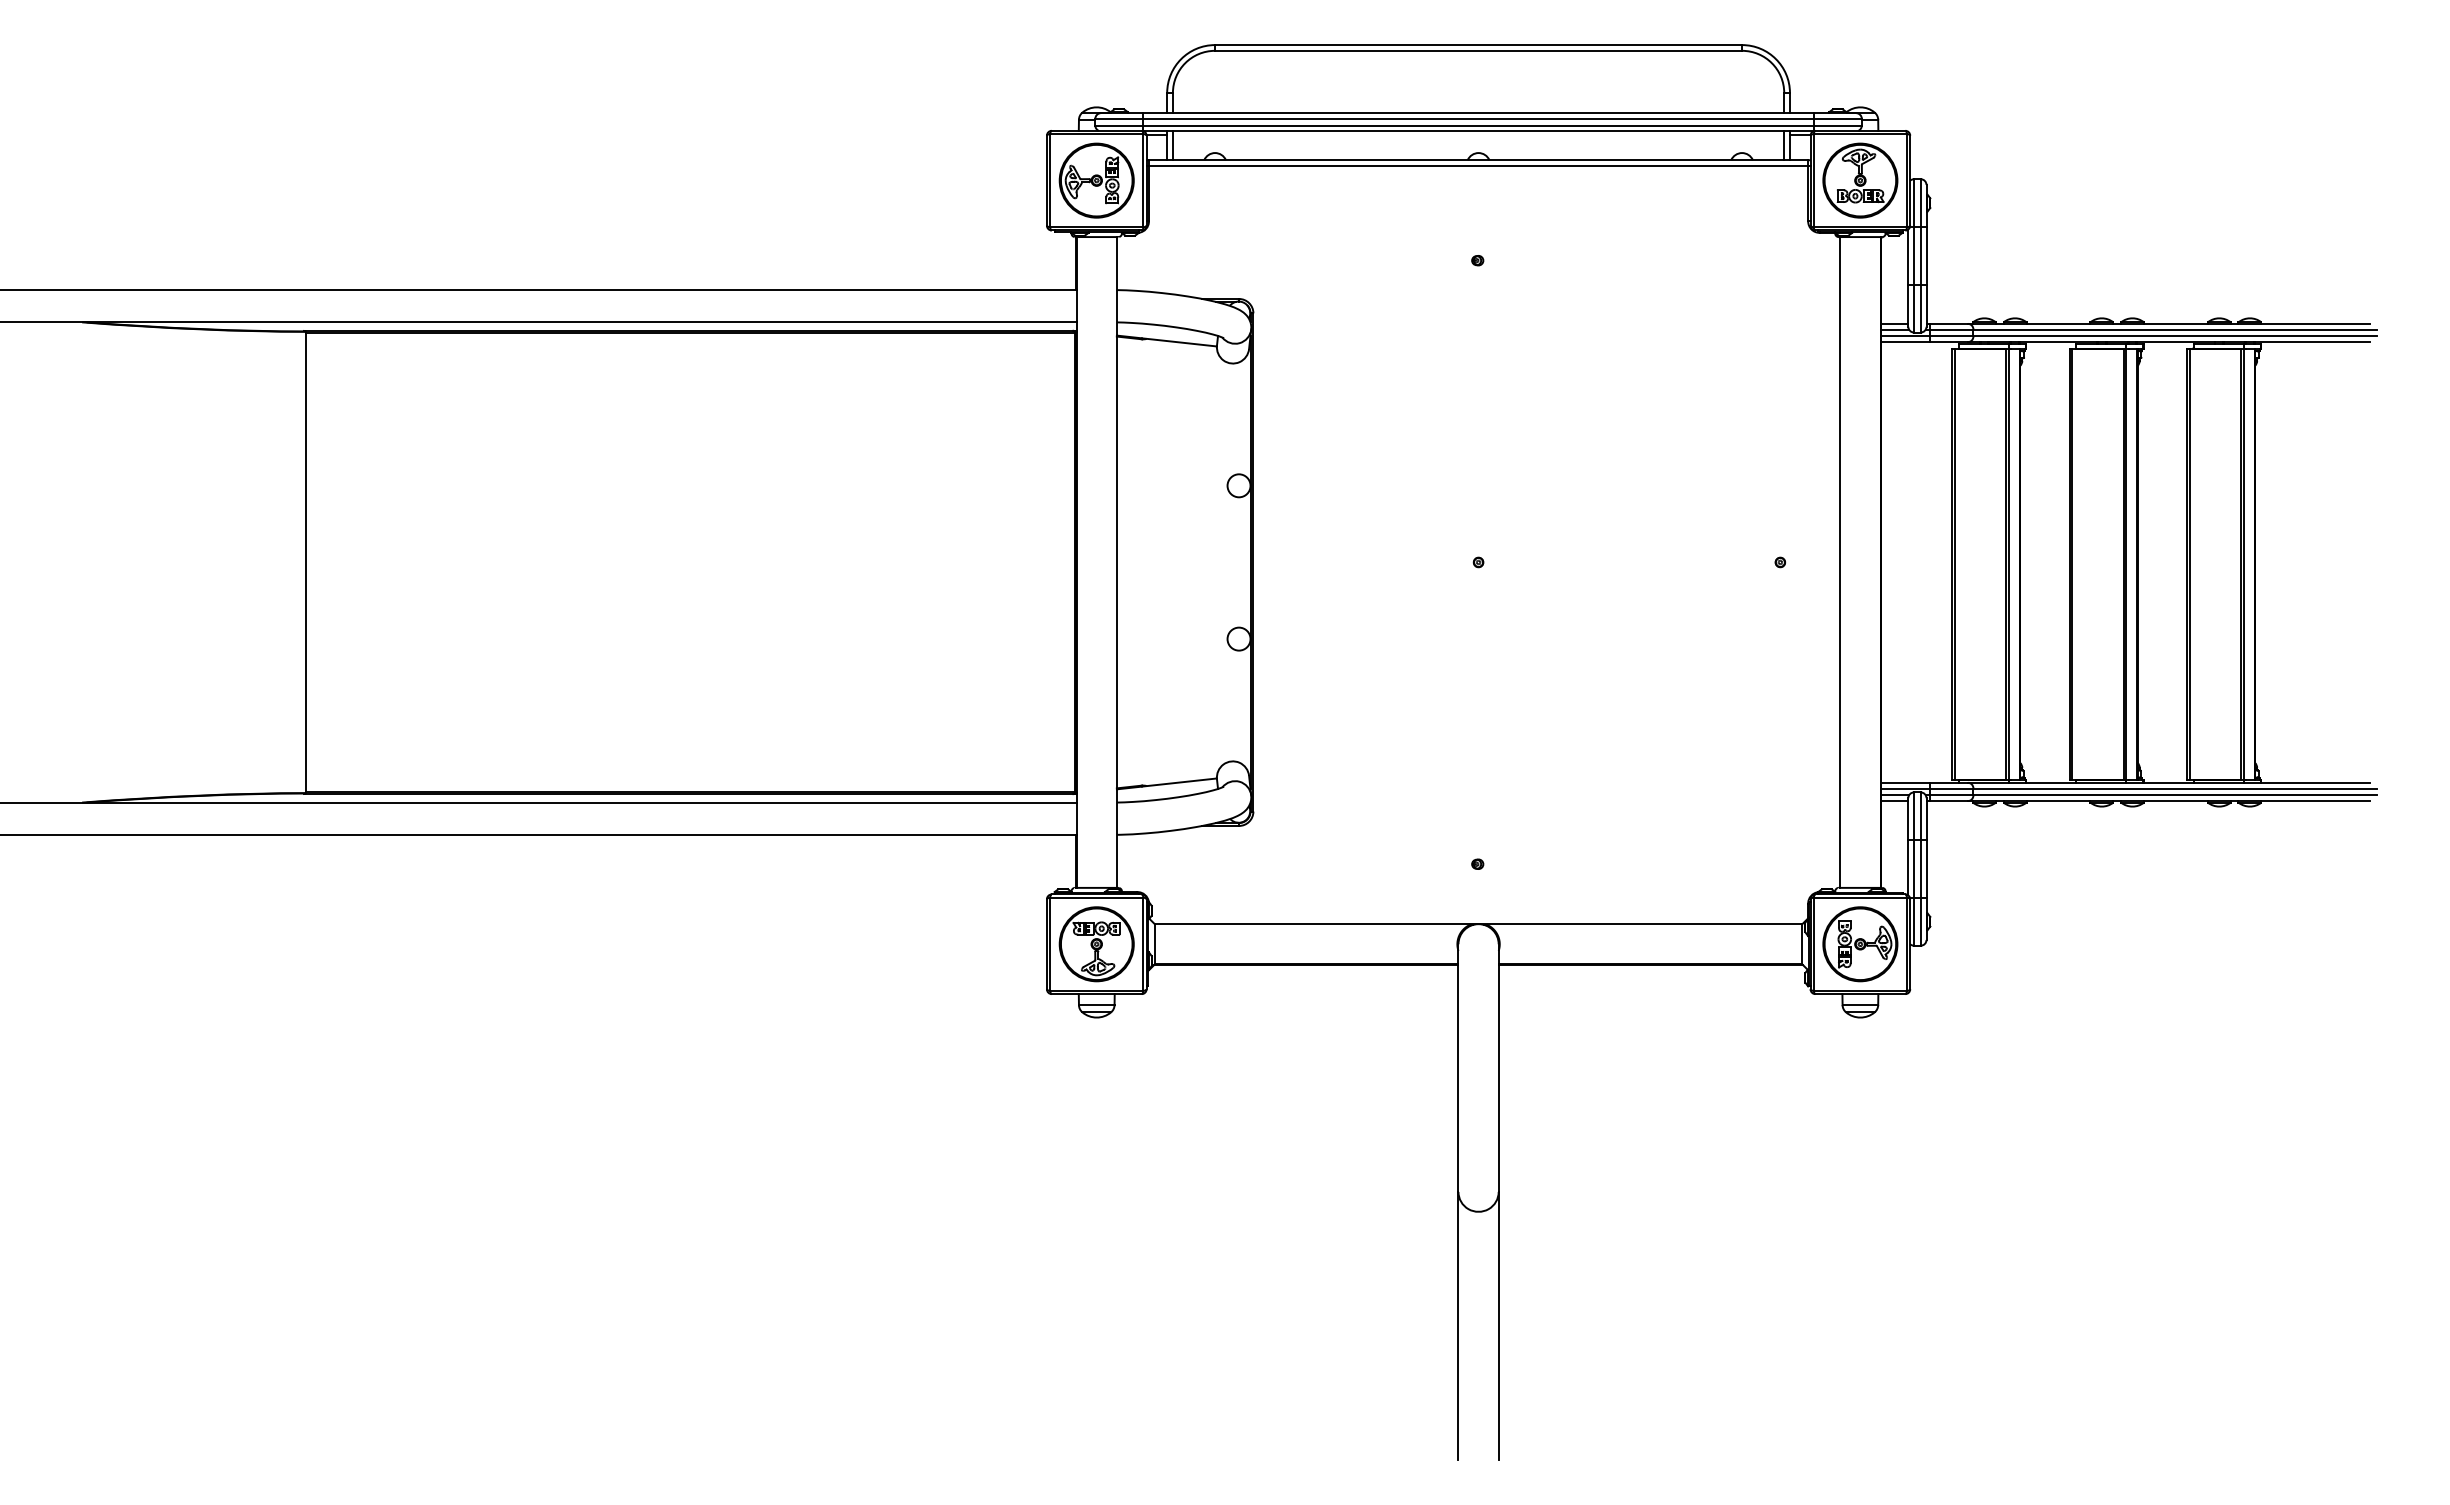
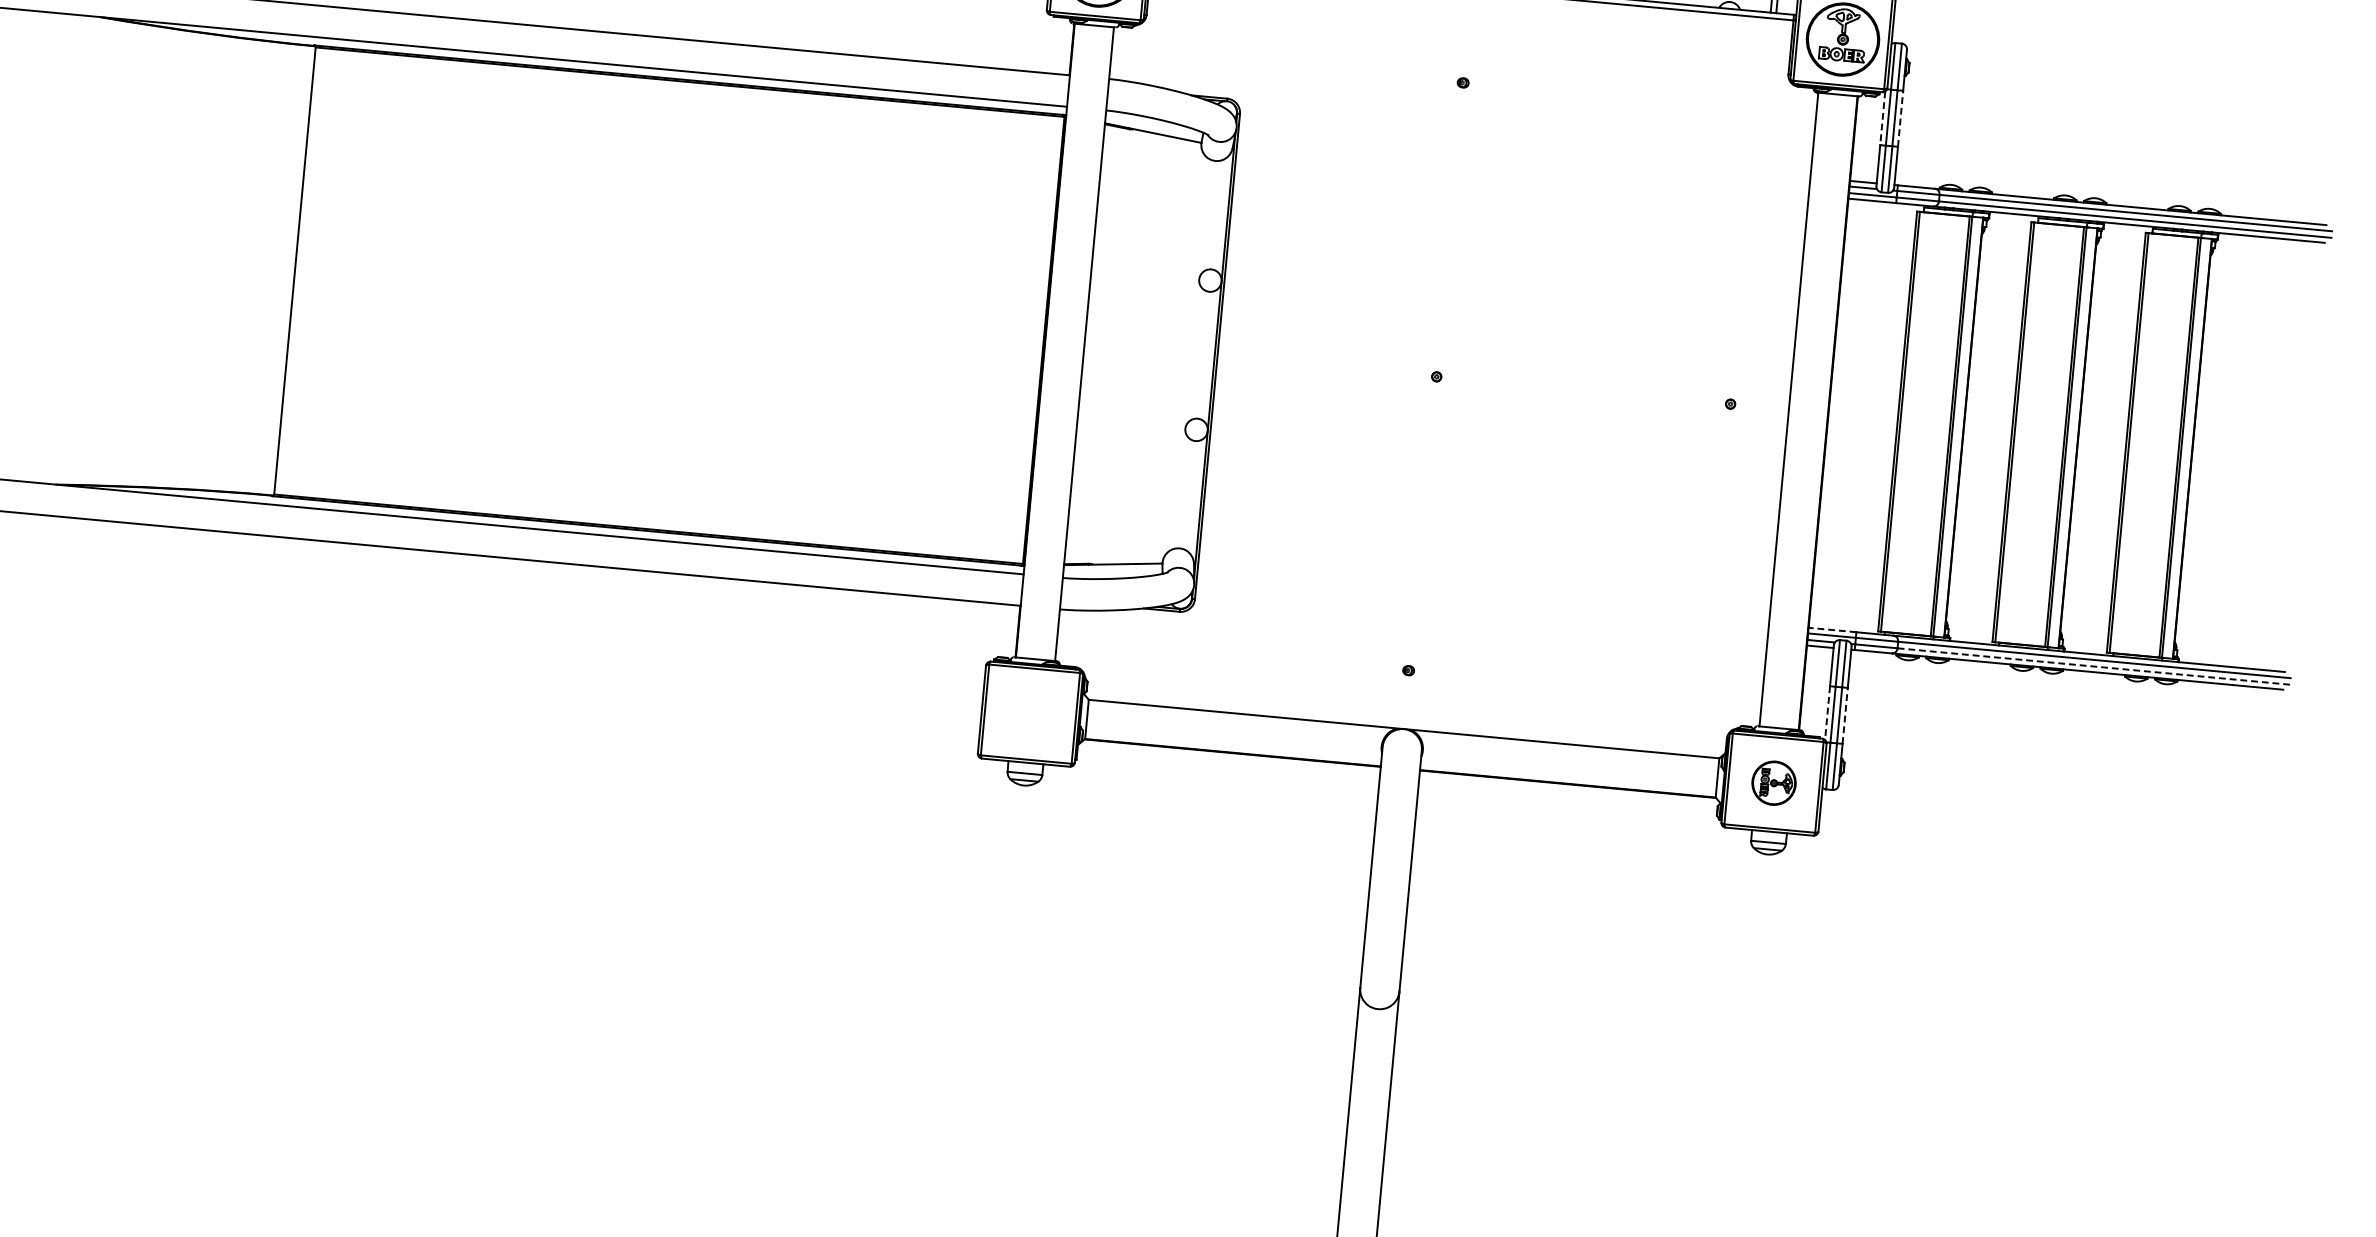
line: (1926, 255) -> (1900, 118), solid -> dashed
line: (1908, 257) -> (1882, 118), solid -> dashed
line: (1905, 782) -> (1832, 629), solid -> dashed
line: (2174, 795) -> (2093, 666), solid -> dashed
line: (1908, 867) -> (1827, 712), solid -> dashed
line: (1926, 869) -> (1845, 716), solid -> dashed
part: (1096, 944) -> (1030, 714), removed
part: (1860, 944) -> (1774, 783), size x0.6

